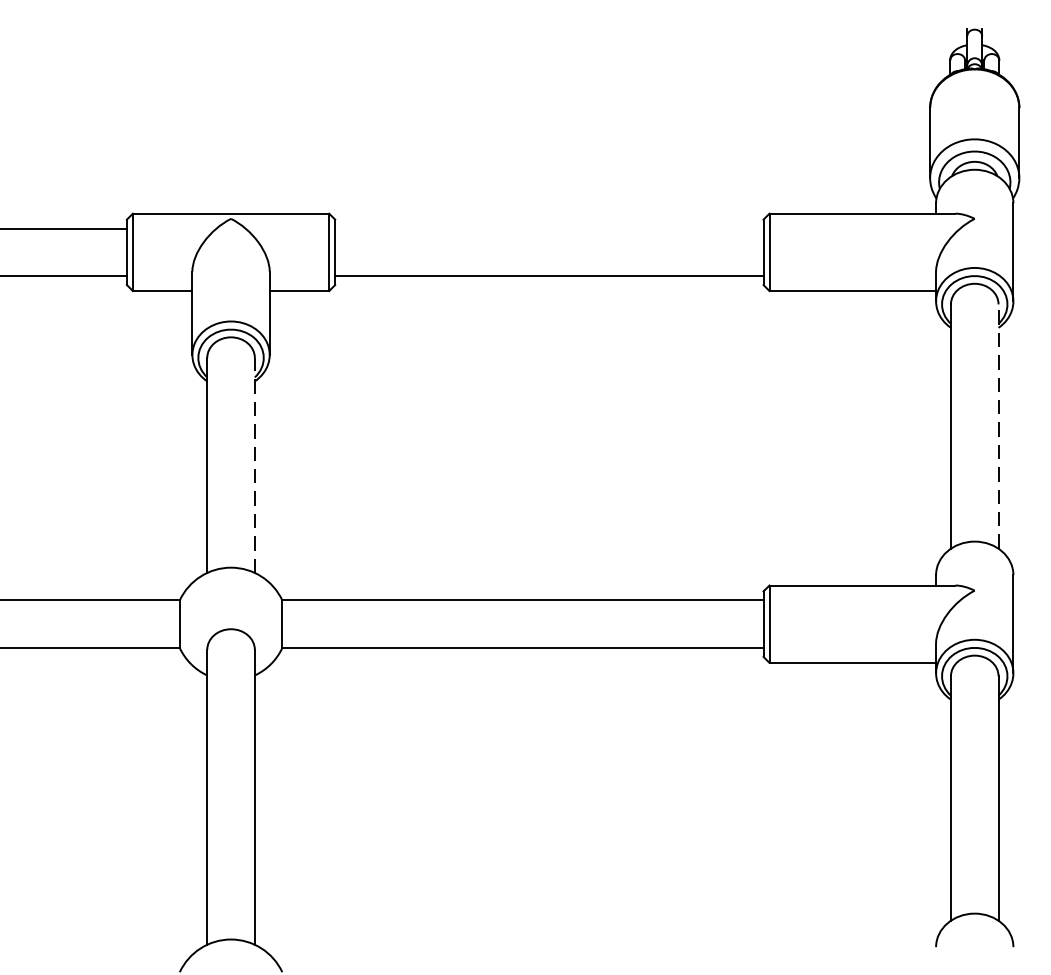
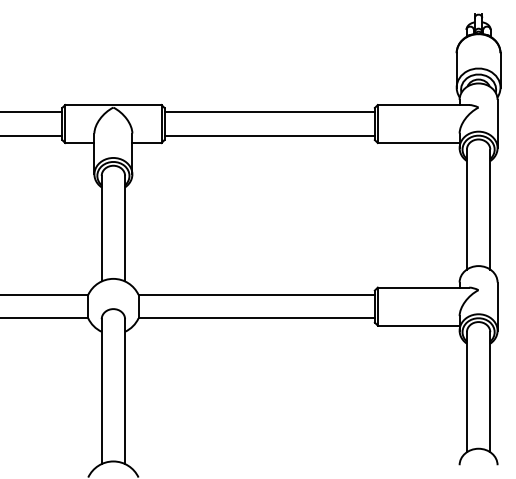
line: (548, 228) -> (269, 112), added
line: (998, 426) -> (490, 209), dashed -> solid
line: (255, 465) -> (125, 228), dashed -> solid

